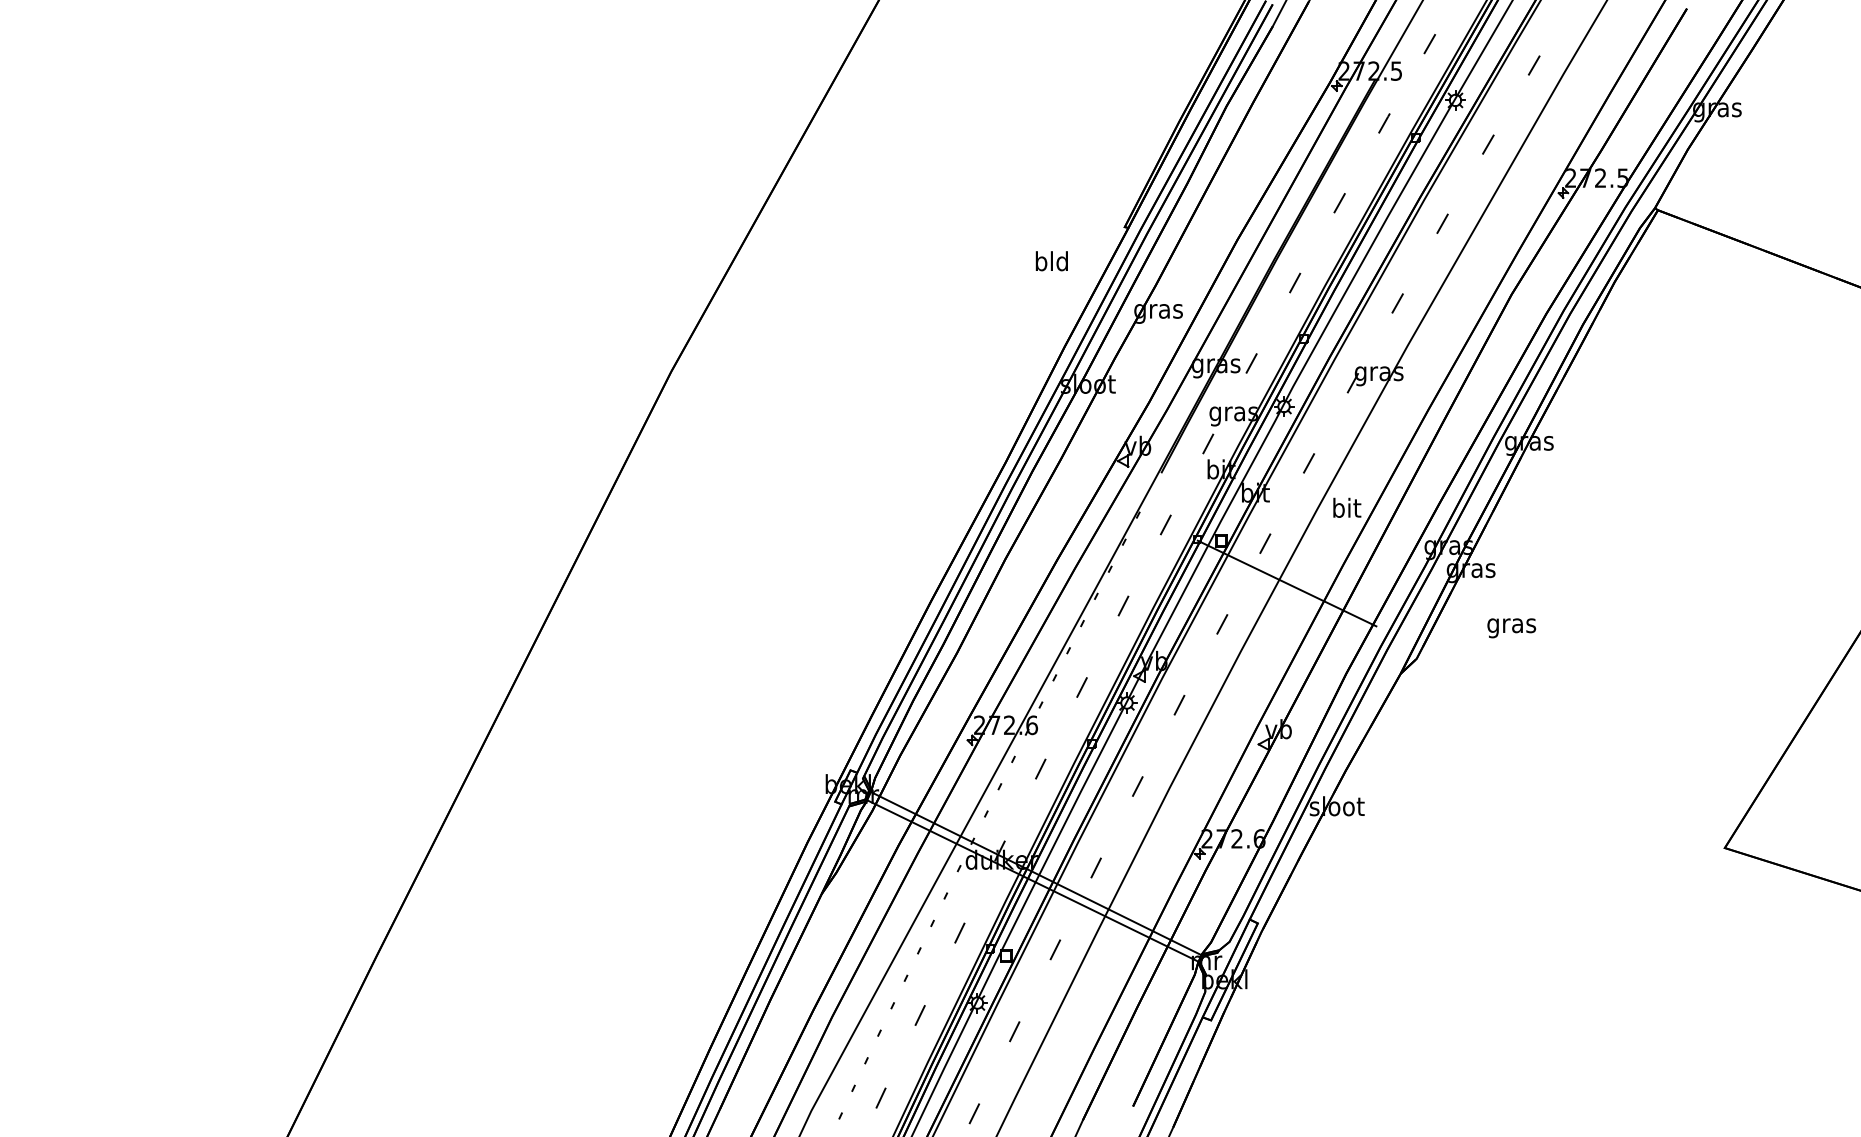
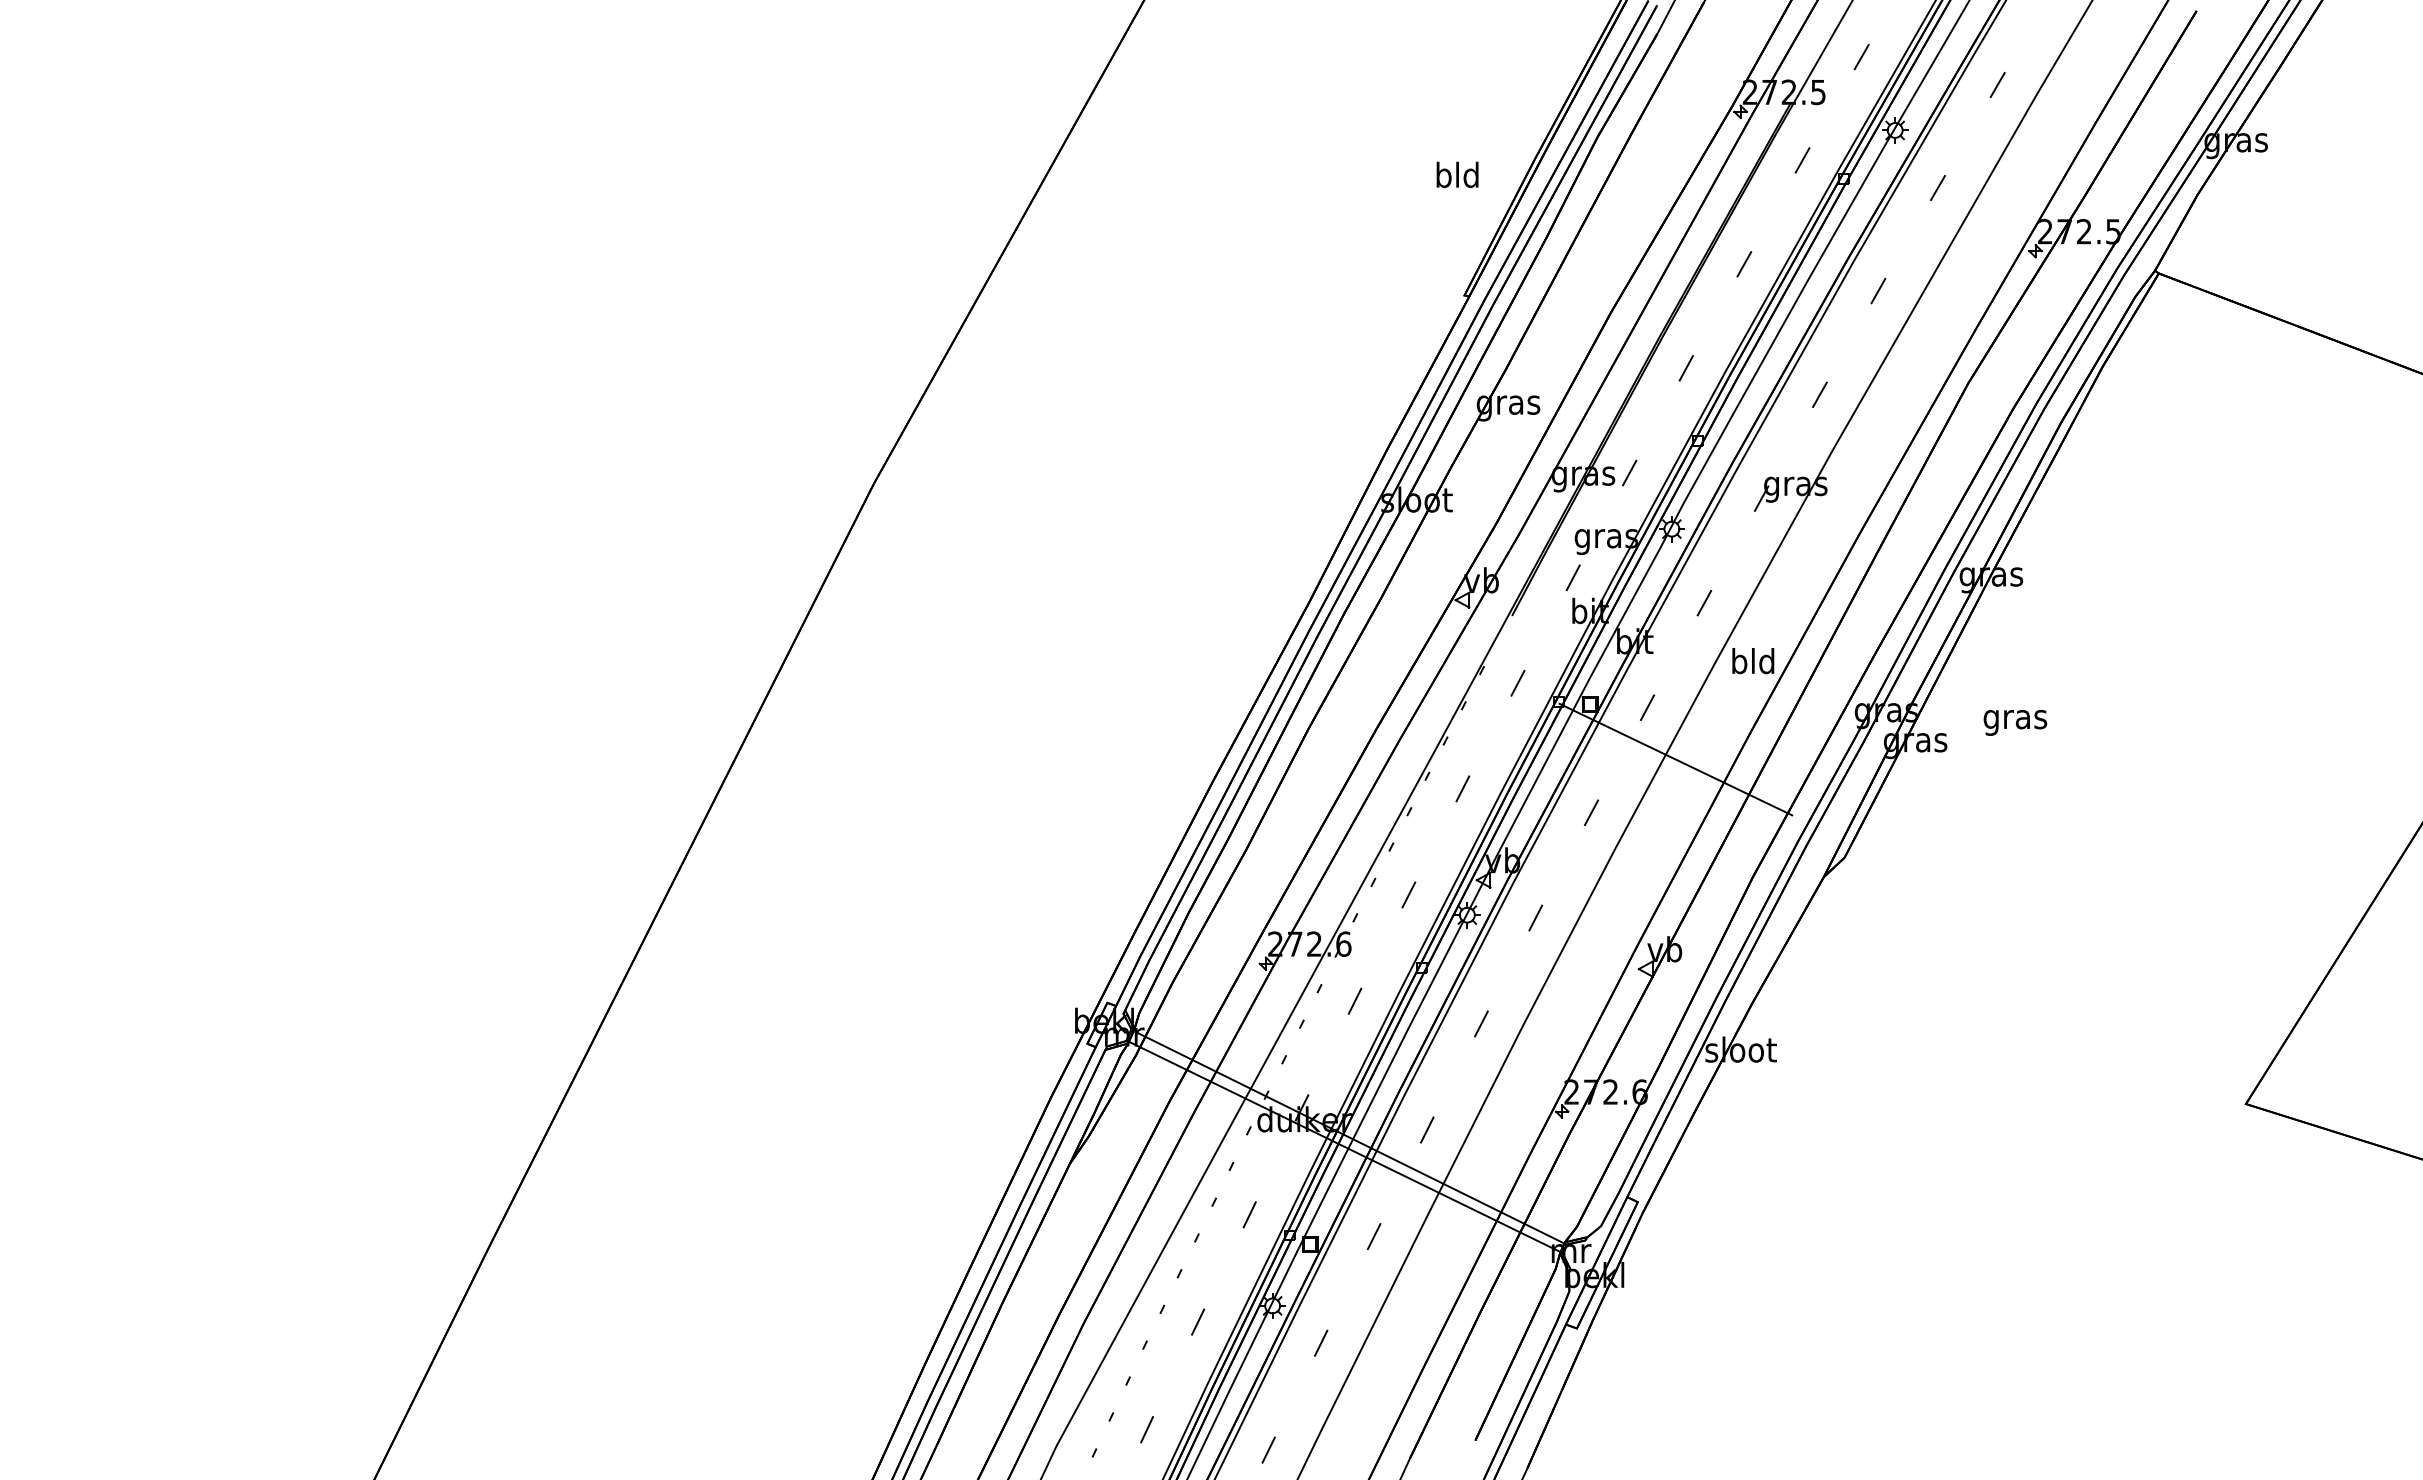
text: (1051, 260) -> (1457, 174), moved
text: (1346, 508) -> (1753, 661), bit -> bld
text: (1511, 628) -> (2015, 722), moved

